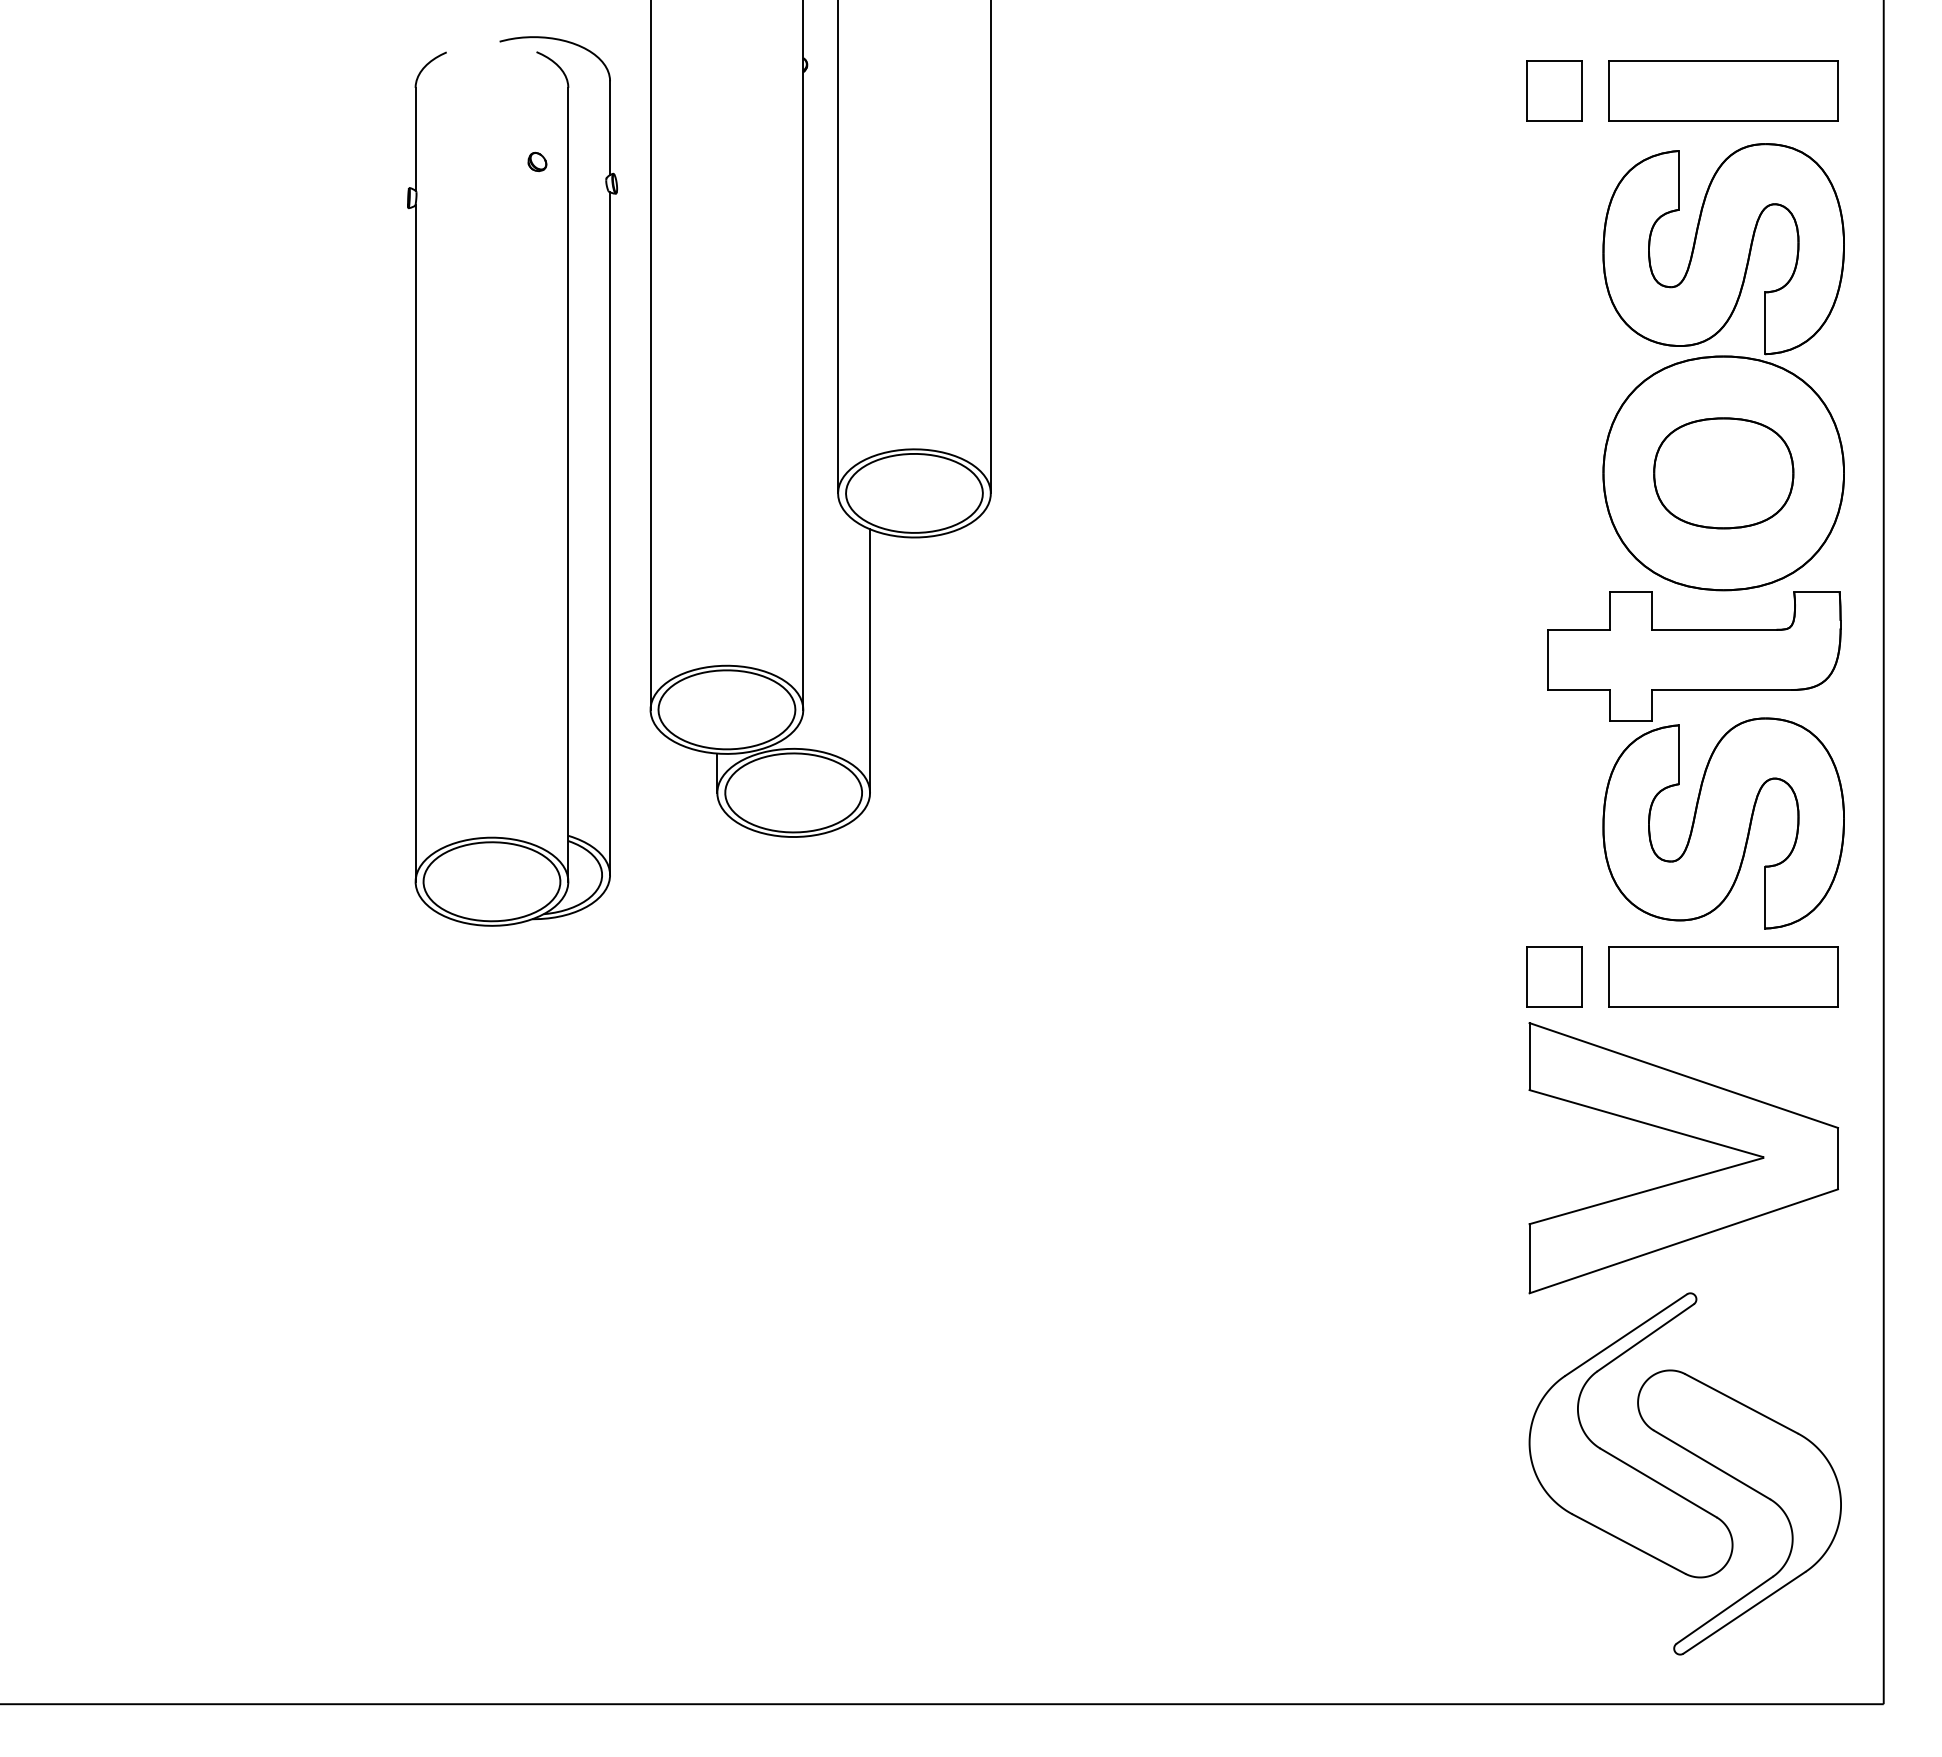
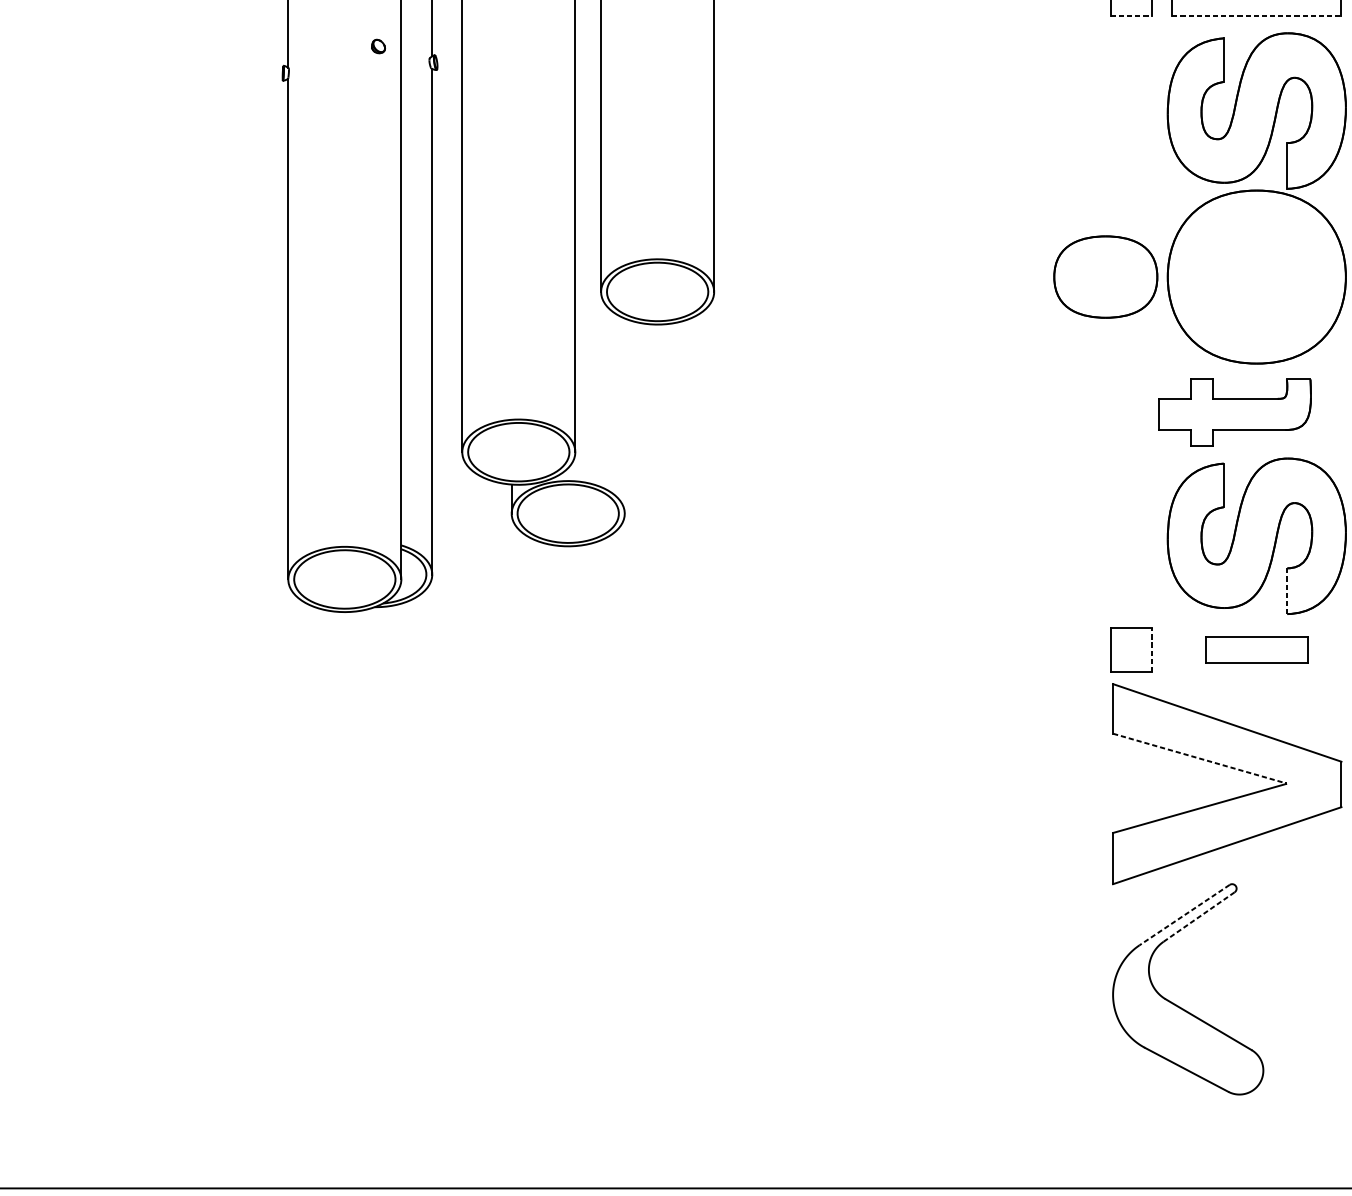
line: (1554, 121) -> (1131, 16), solid -> dashed
line: (1724, 121) -> (1257, 16), solid -> dashed
part: (1723, 473) -> (1105, 277), moved
part: (1694, 656) -> (1235, 412), size x0.7
line: (870, 660) -> (625, 415), removed
line: (1765, 897) -> (1287, 591), solid -> dashed
line: (1582, 976) -> (1152, 649), solid -> dashed
part: (1723, 976) -> (1256, 649), size x0.6
line: (1646, 1123) -> (1199, 758), solid -> dashed
line: (1625, 1335) -> (1184, 915), solid -> dashed
line: (1645, 1337) -> (1198, 916), solid -> dashed
part: (1754, 1491) -> (1279, 1030), removed

